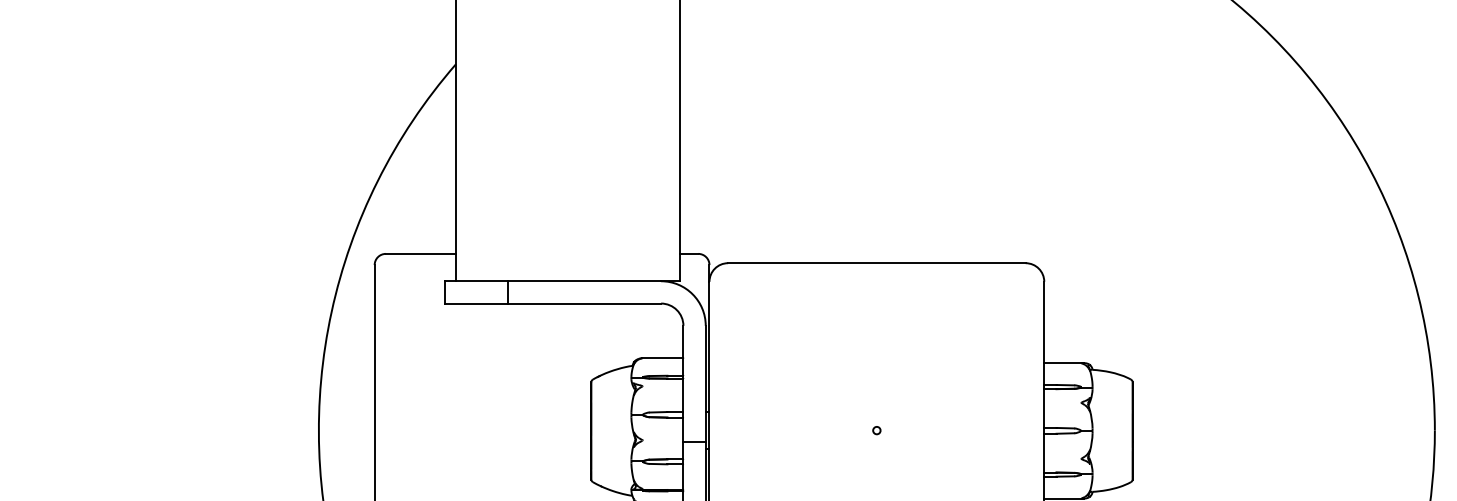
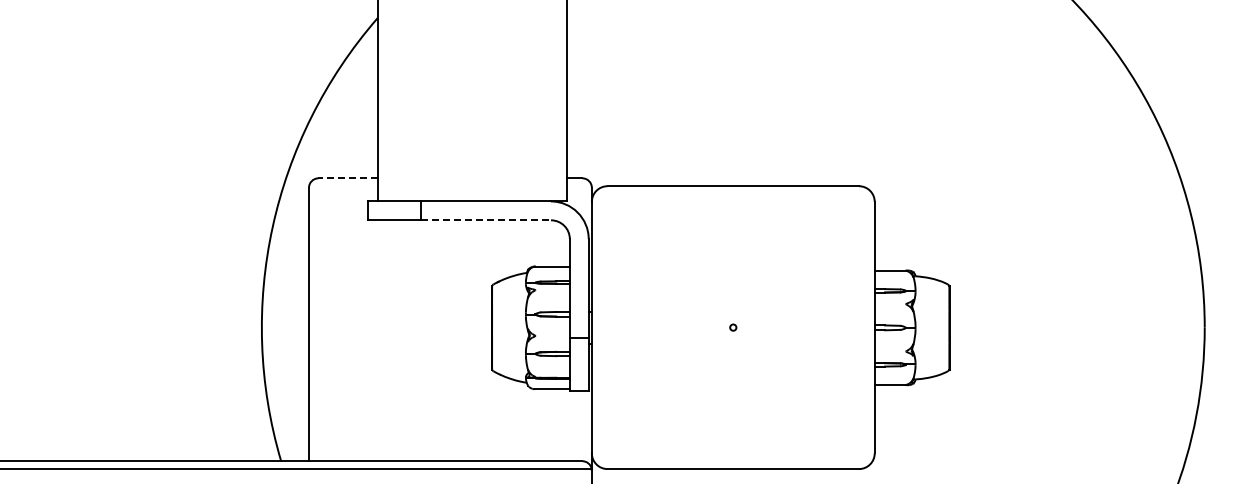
line: (421, 254) -> (348, 178), solid -> dashed
line: (584, 303) -> (486, 220), solid -> dashed

